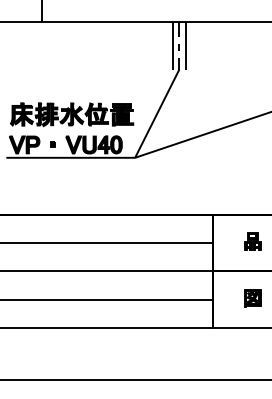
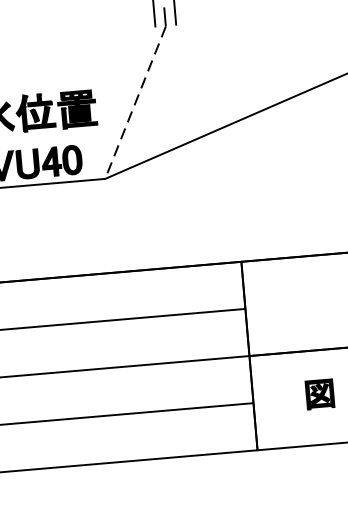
line: (157, 114) -> (136, 104), solid -> dashed
part: (252, 241) -> (311, 300), removed

